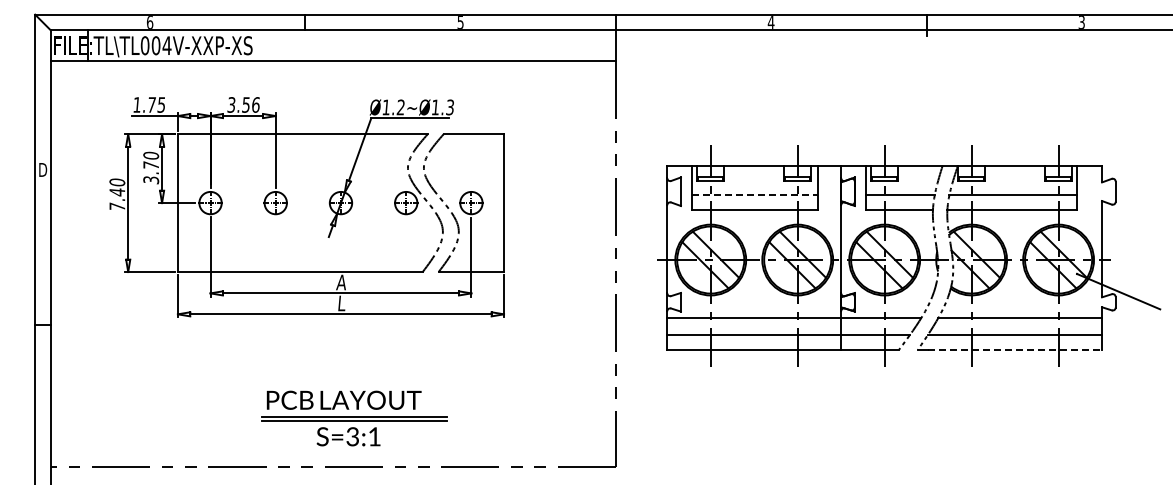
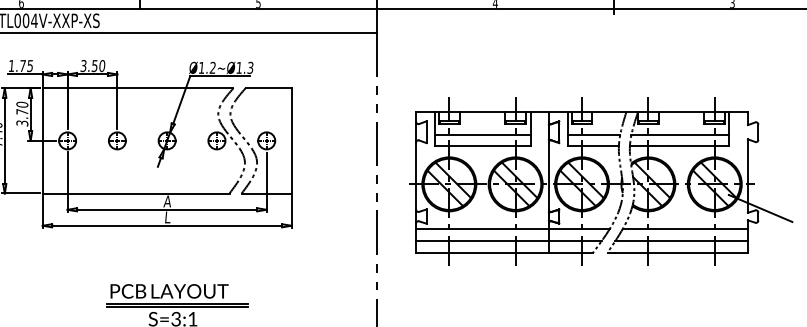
text: (255, 104) -> (101, 65), 3.56 -> 3.50
line: (754, 195) -> (482, 135), dashed -> solid
line: (1015, 349) -> (681, 252), dashed -> solid

